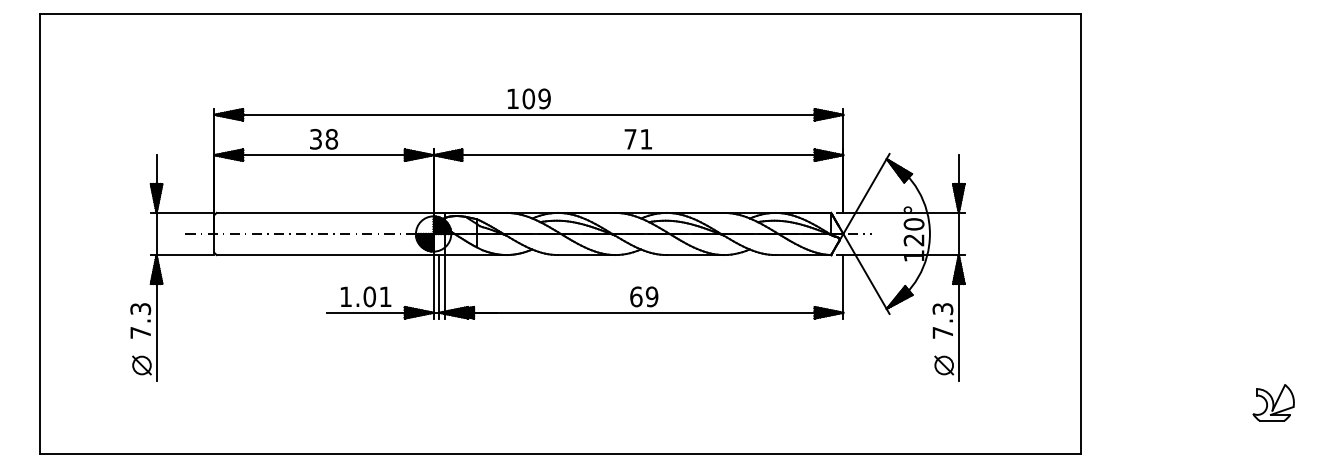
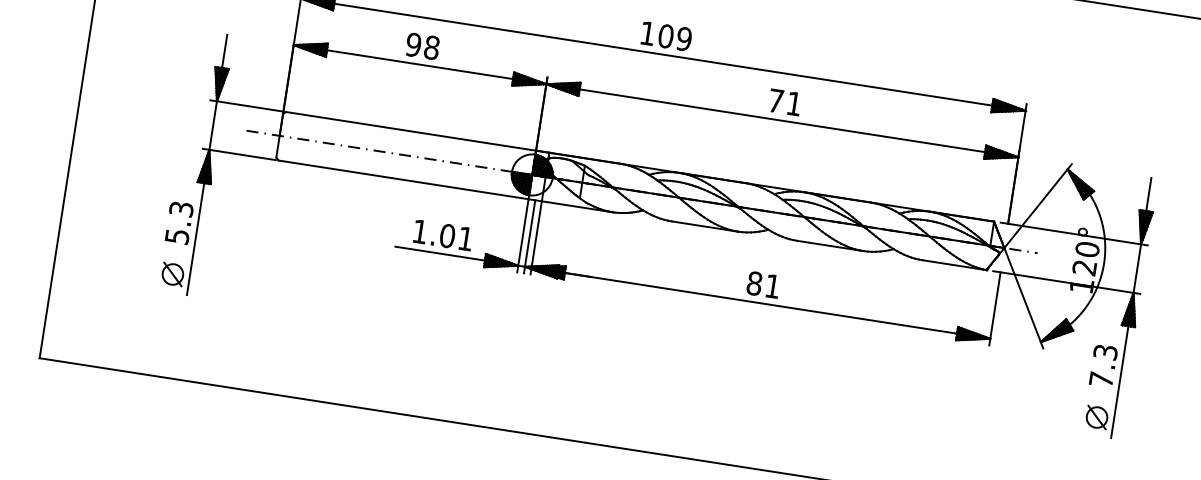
text: (315, 139) -> (413, 45), 38 -> 98
text: (644, 296) -> (764, 284), 69 -> 81
text: (140, 332) -> (177, 236), 7.3 -> 5.3

